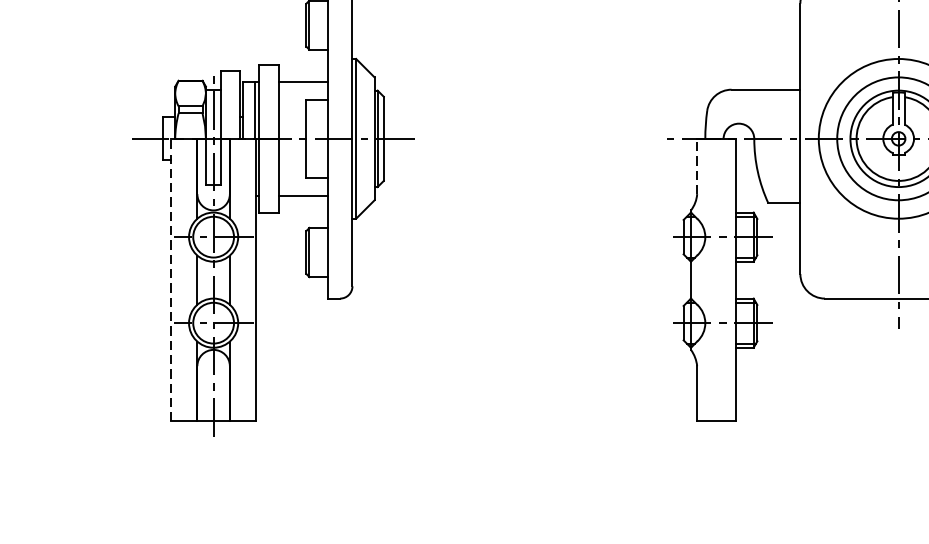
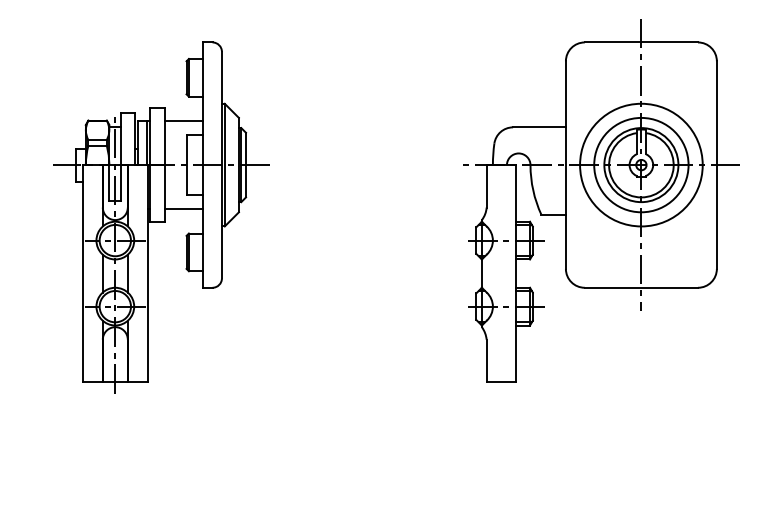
line: (696, 165) -> (486, 185), dashed -> solid
line: (170, 279) -> (82, 273), dashed -> solid

